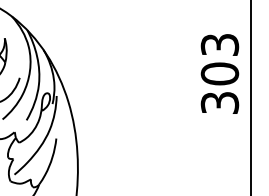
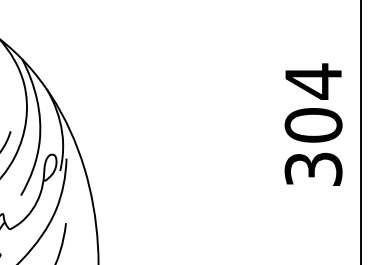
text: (219, 45) -> (312, 82), 303 -> 304

